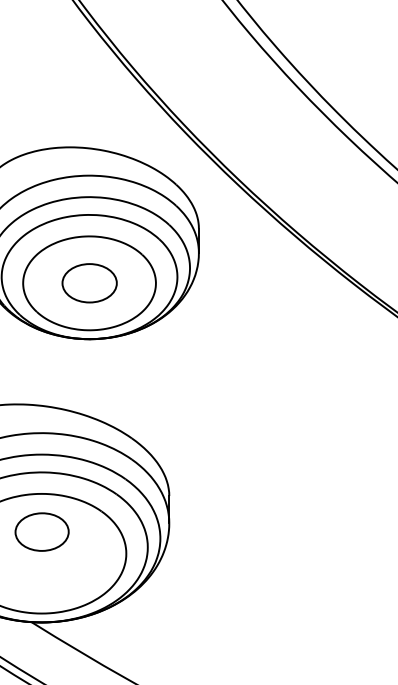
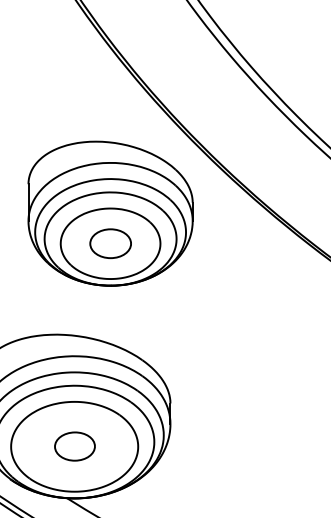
part: (41, 532) -> (74, 446), moved

